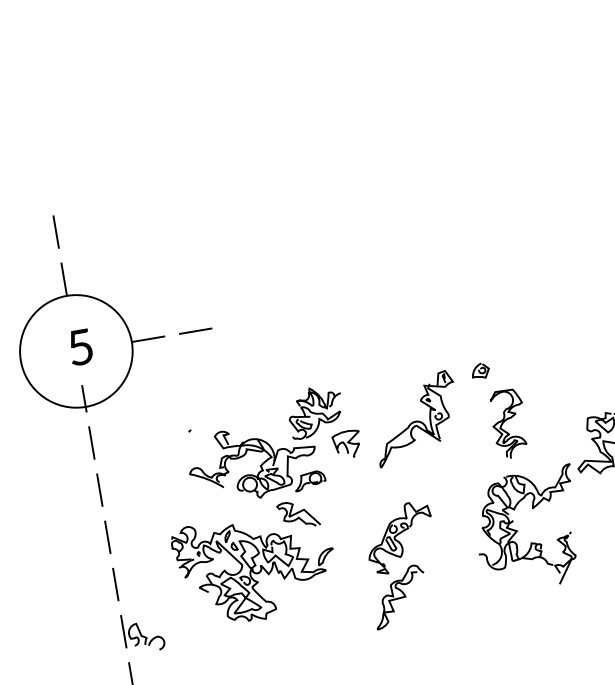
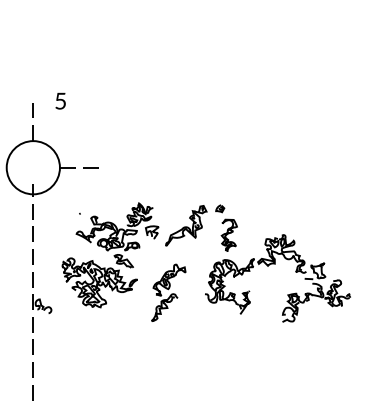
text: (80, 346) -> (60, 100), moved

